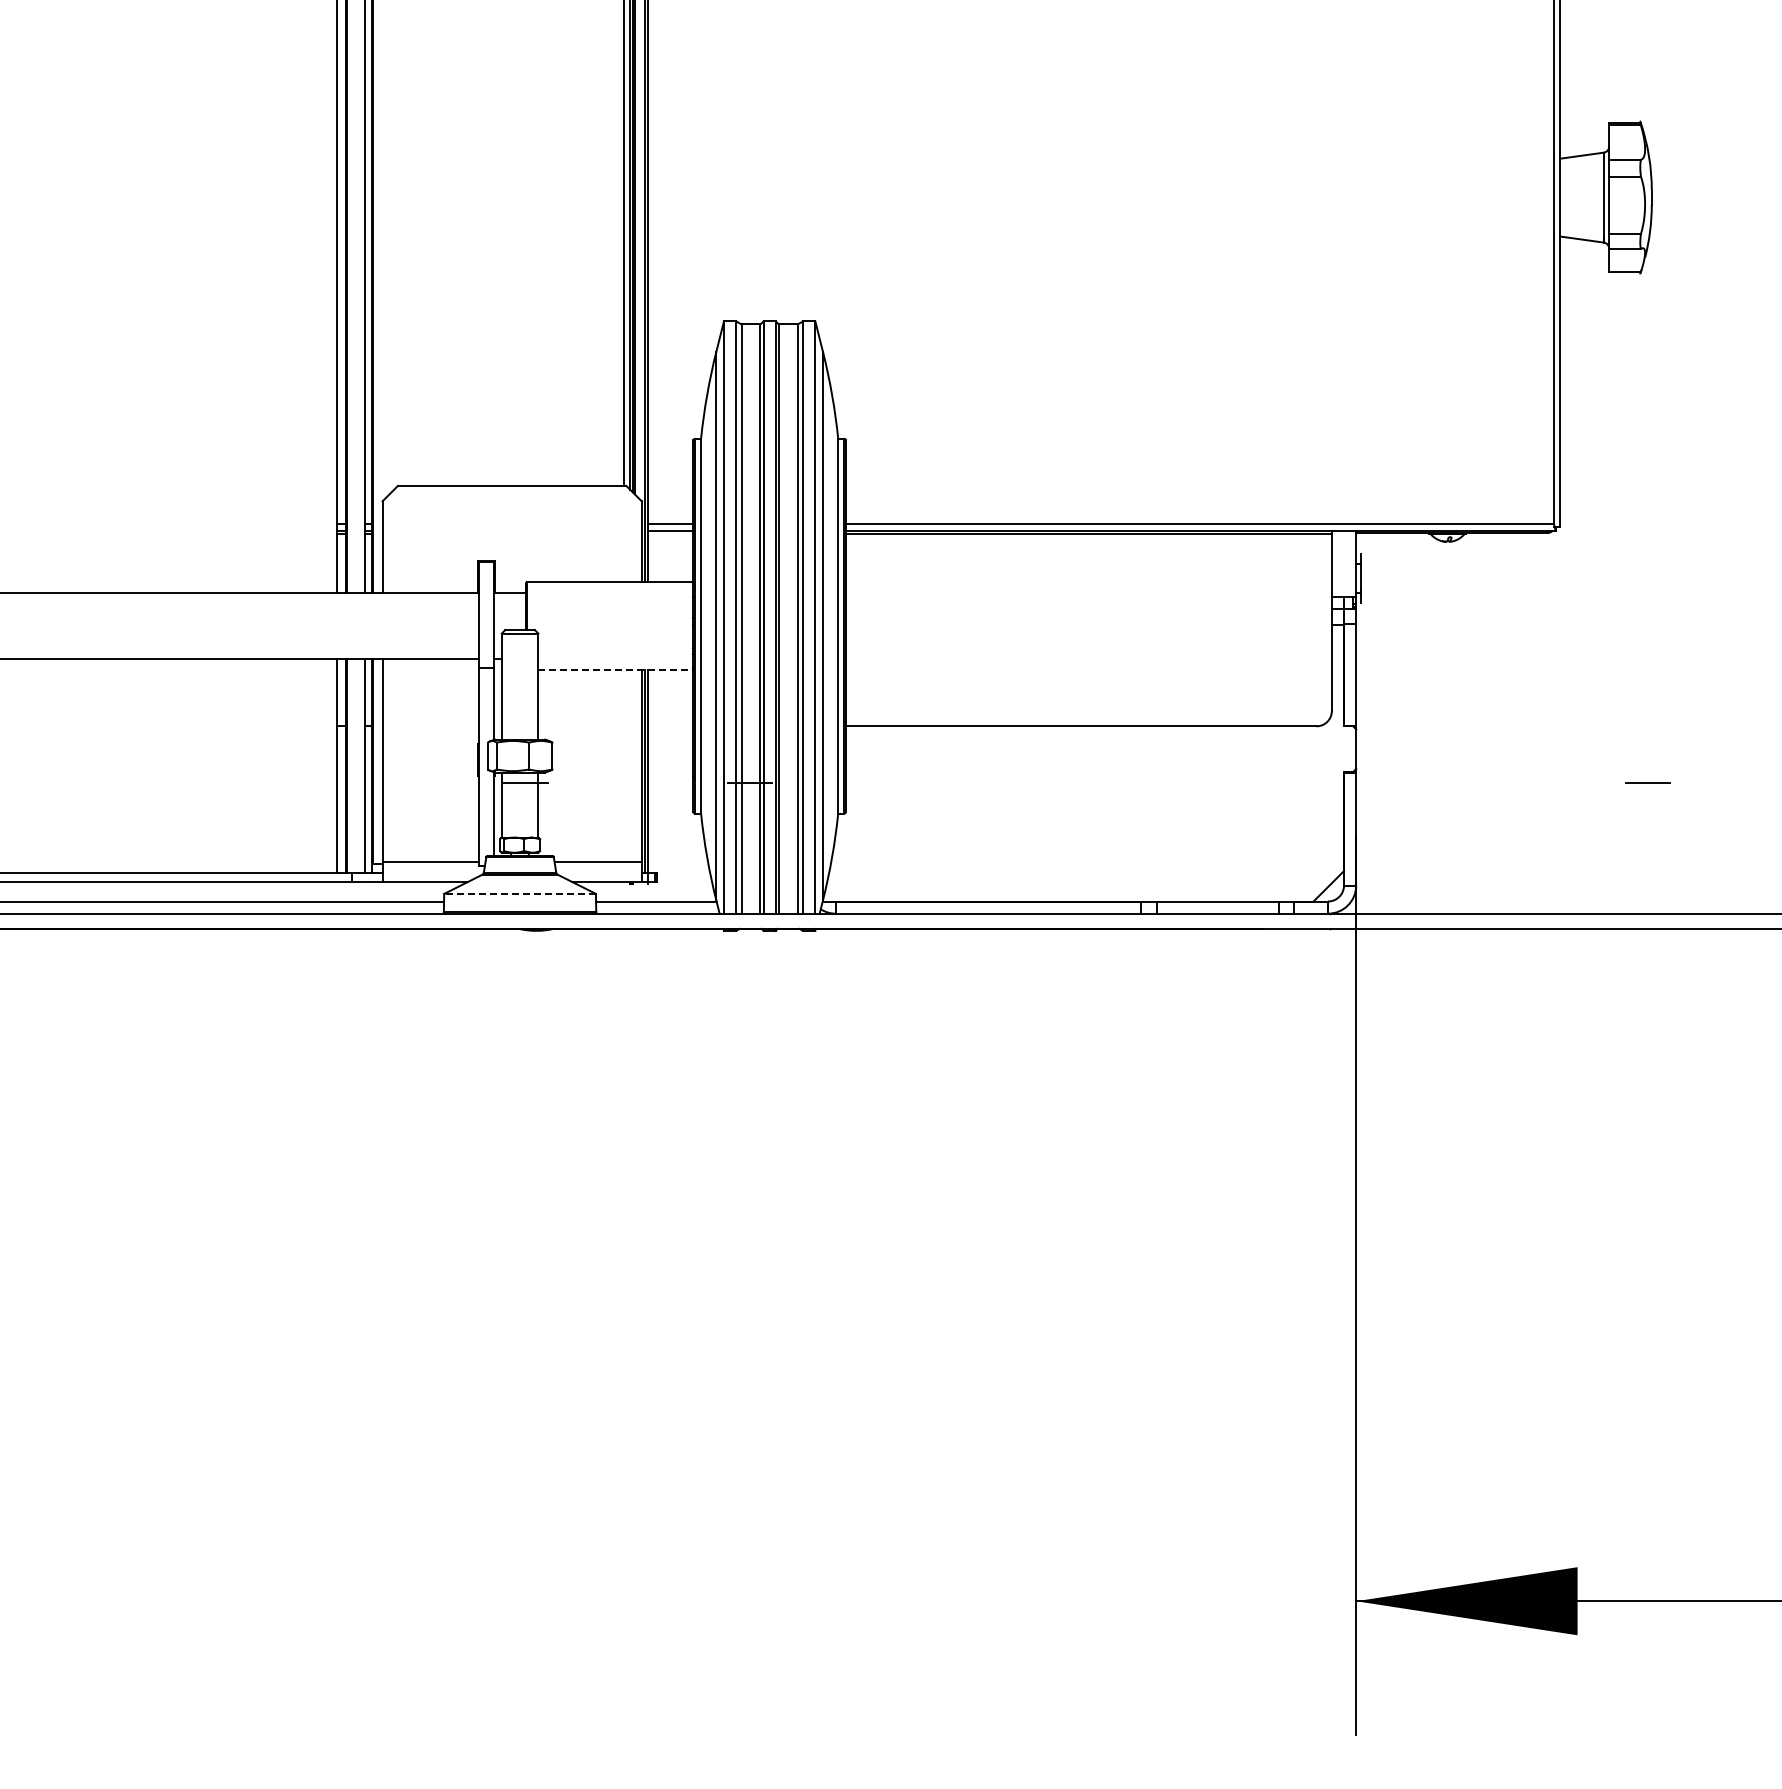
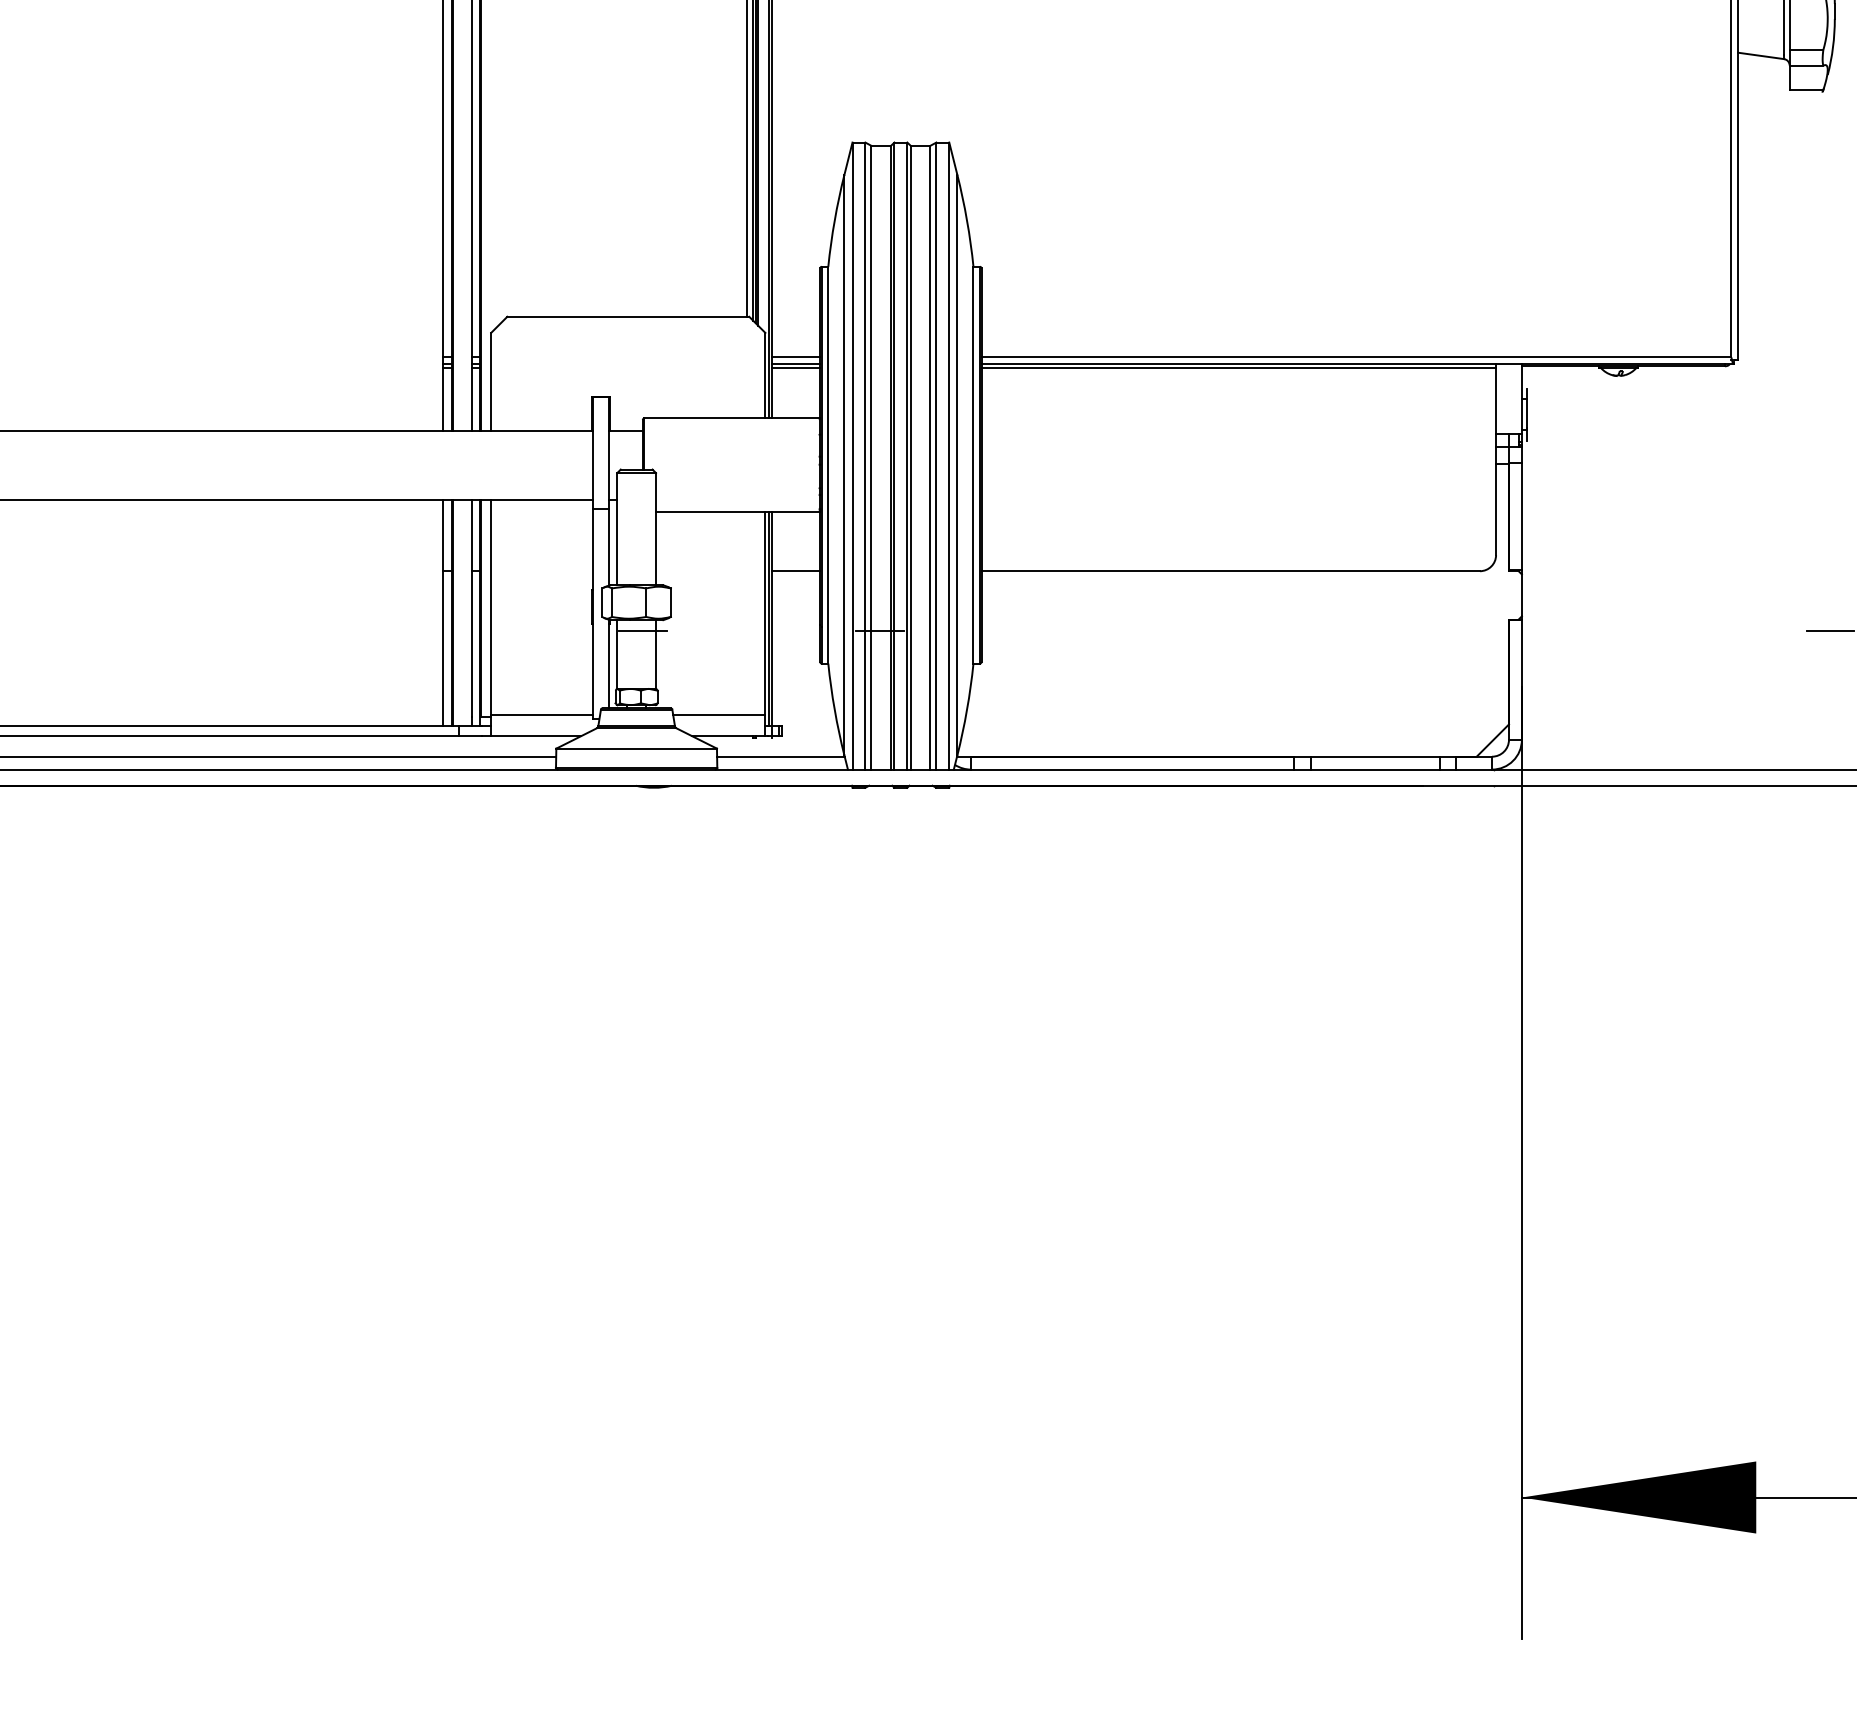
line: (670, 534) -> (795, 368), added
line: (615, 670) -> (737, 512), dashed -> solid
line: (670, 726) -> (795, 571), added
line: (520, 893) -> (637, 748), dashed -> solid

